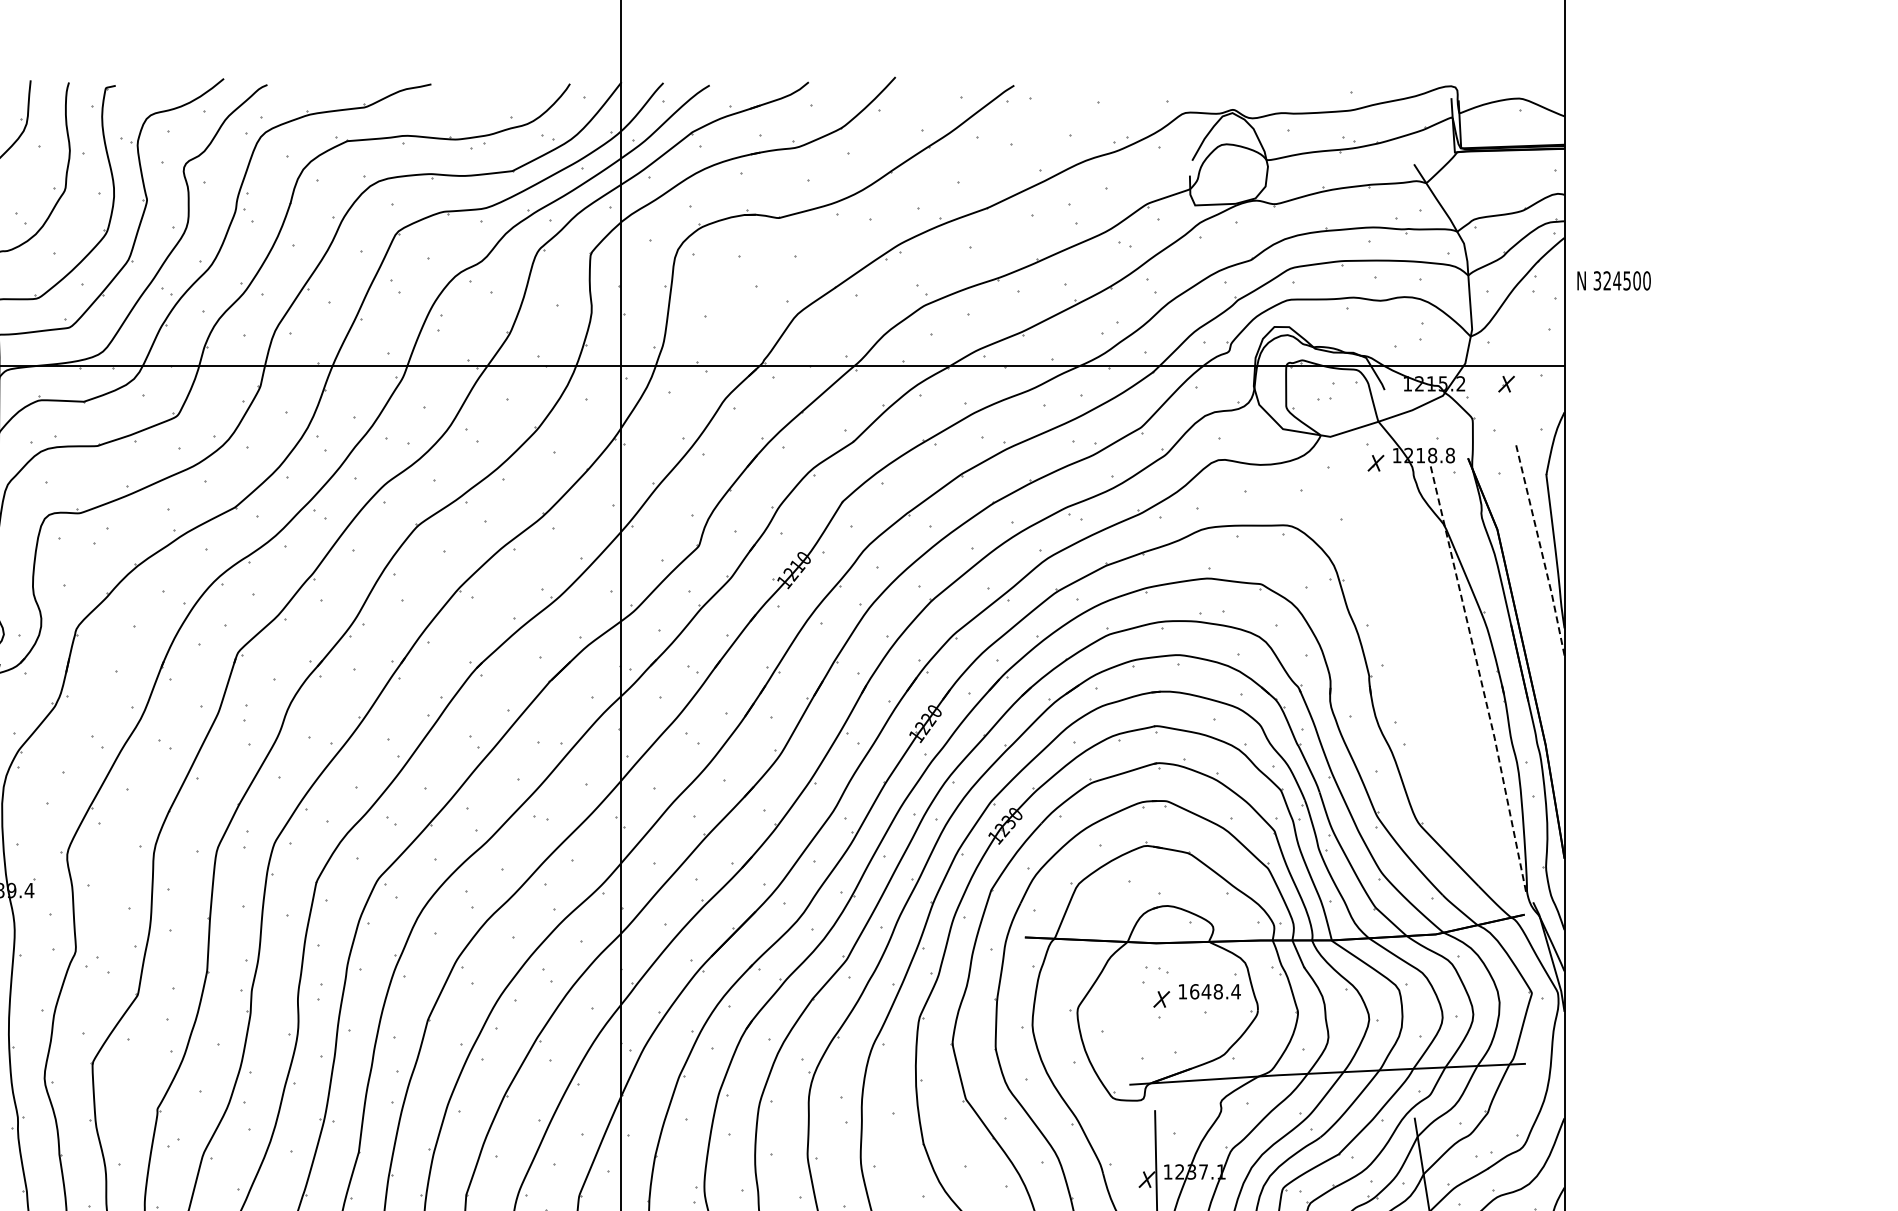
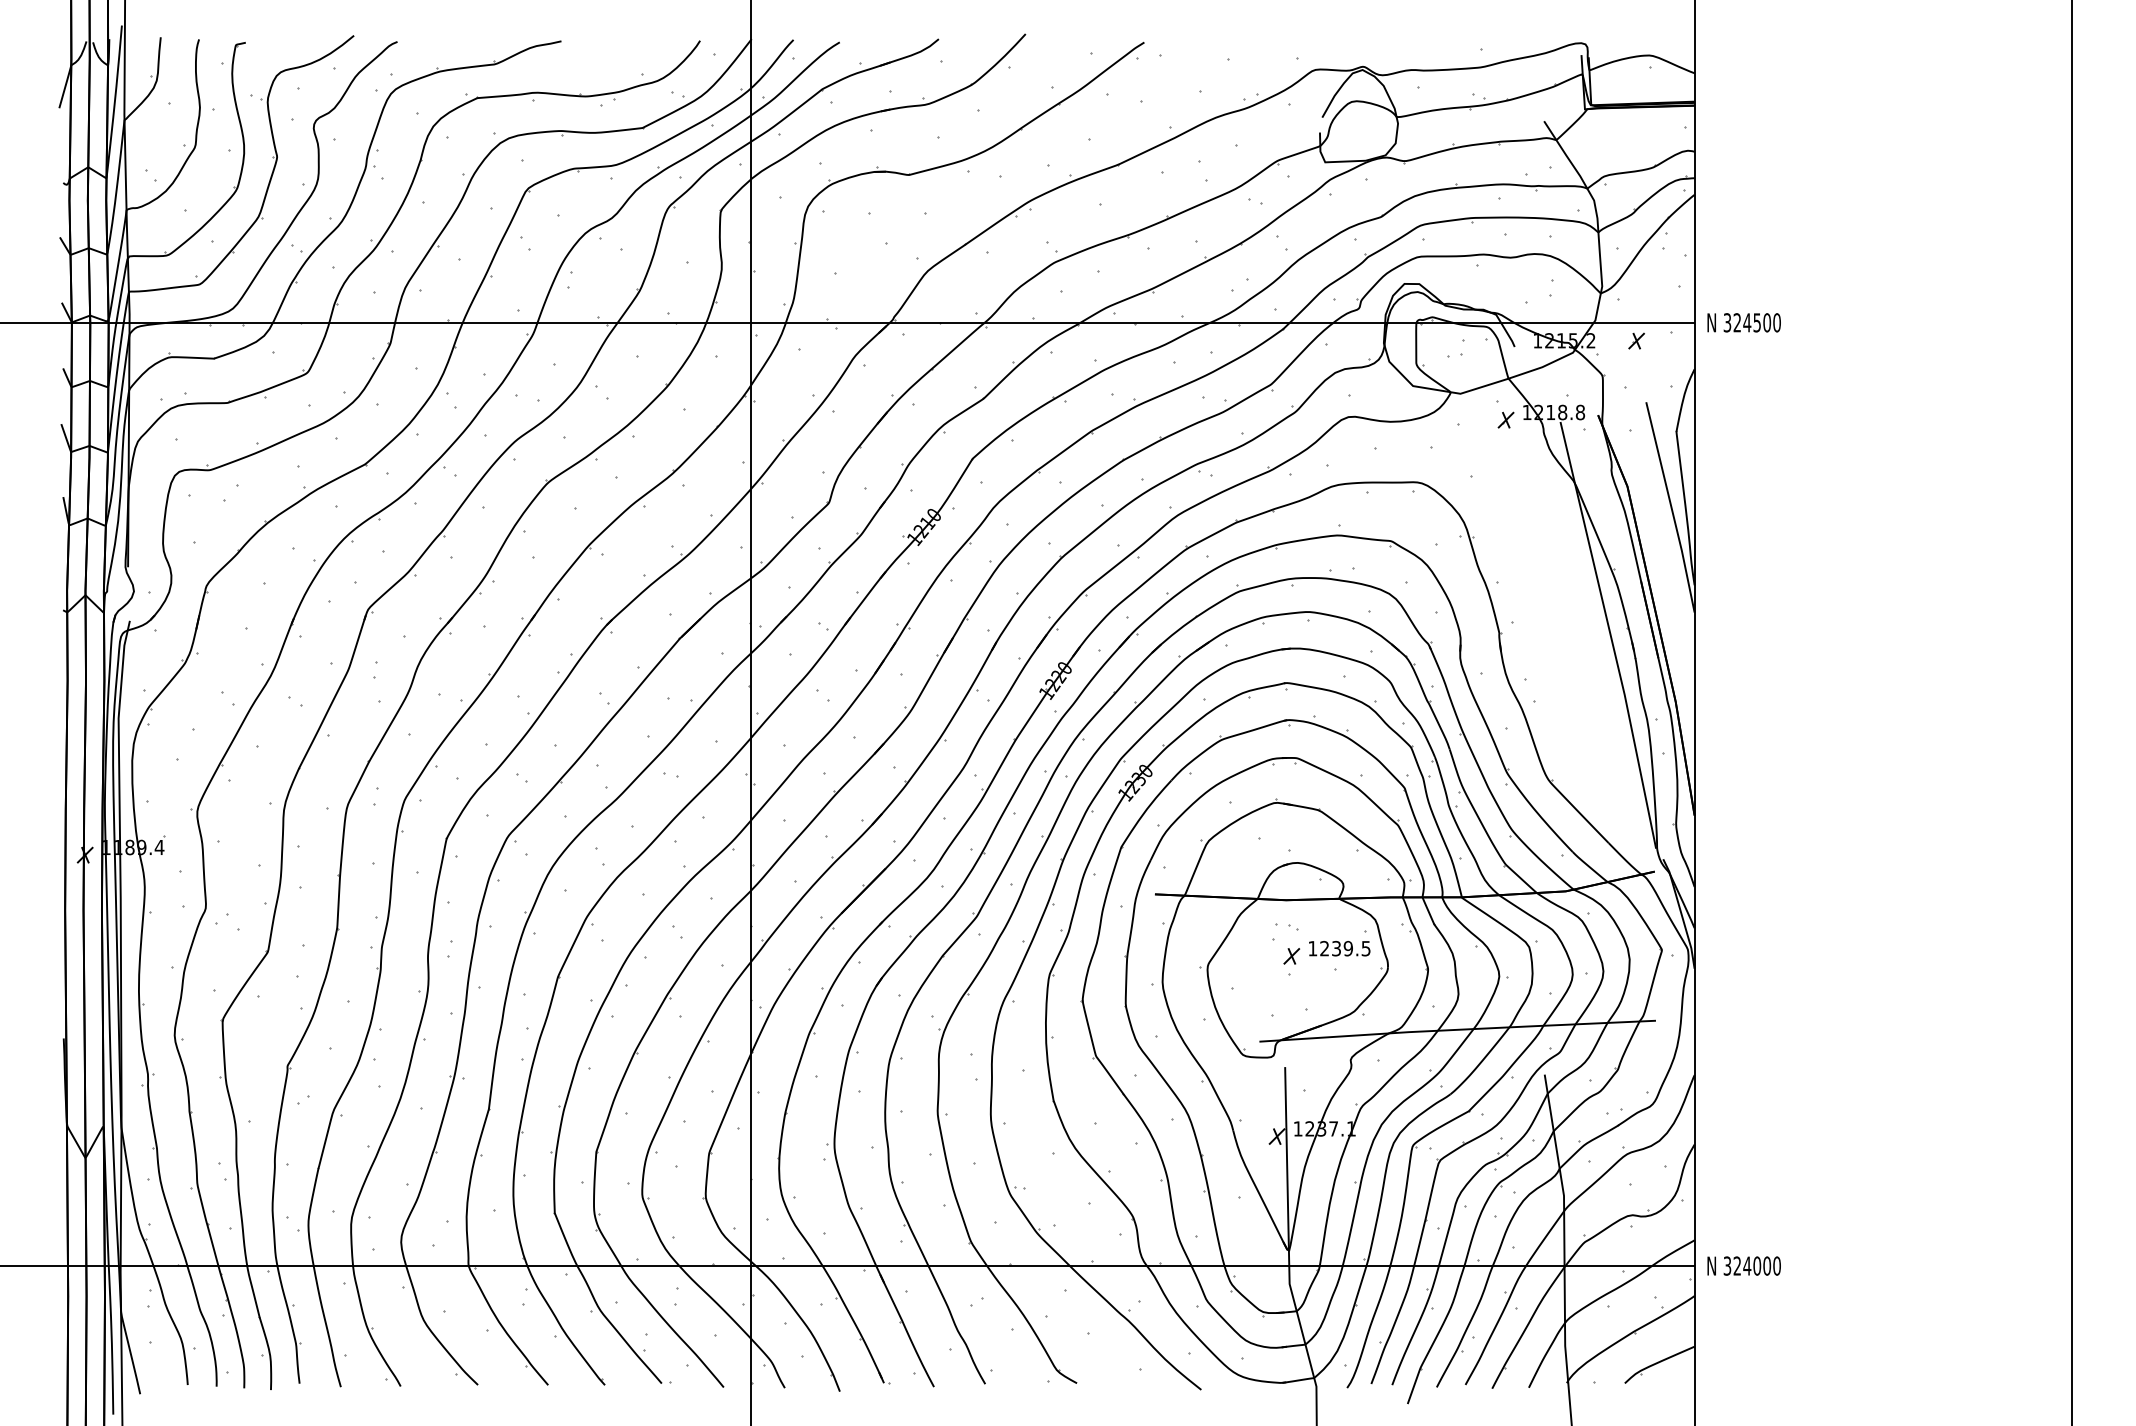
text: (1613, 280) -> (1743, 322), moved
line: (1541, 551) -> (1671, 508), dashed -> solid
line: (1480, 677) -> (1610, 634), dashed -> solid
text: (1215, 991) -> (1345, 948), 1648.4 -> 1239.5

